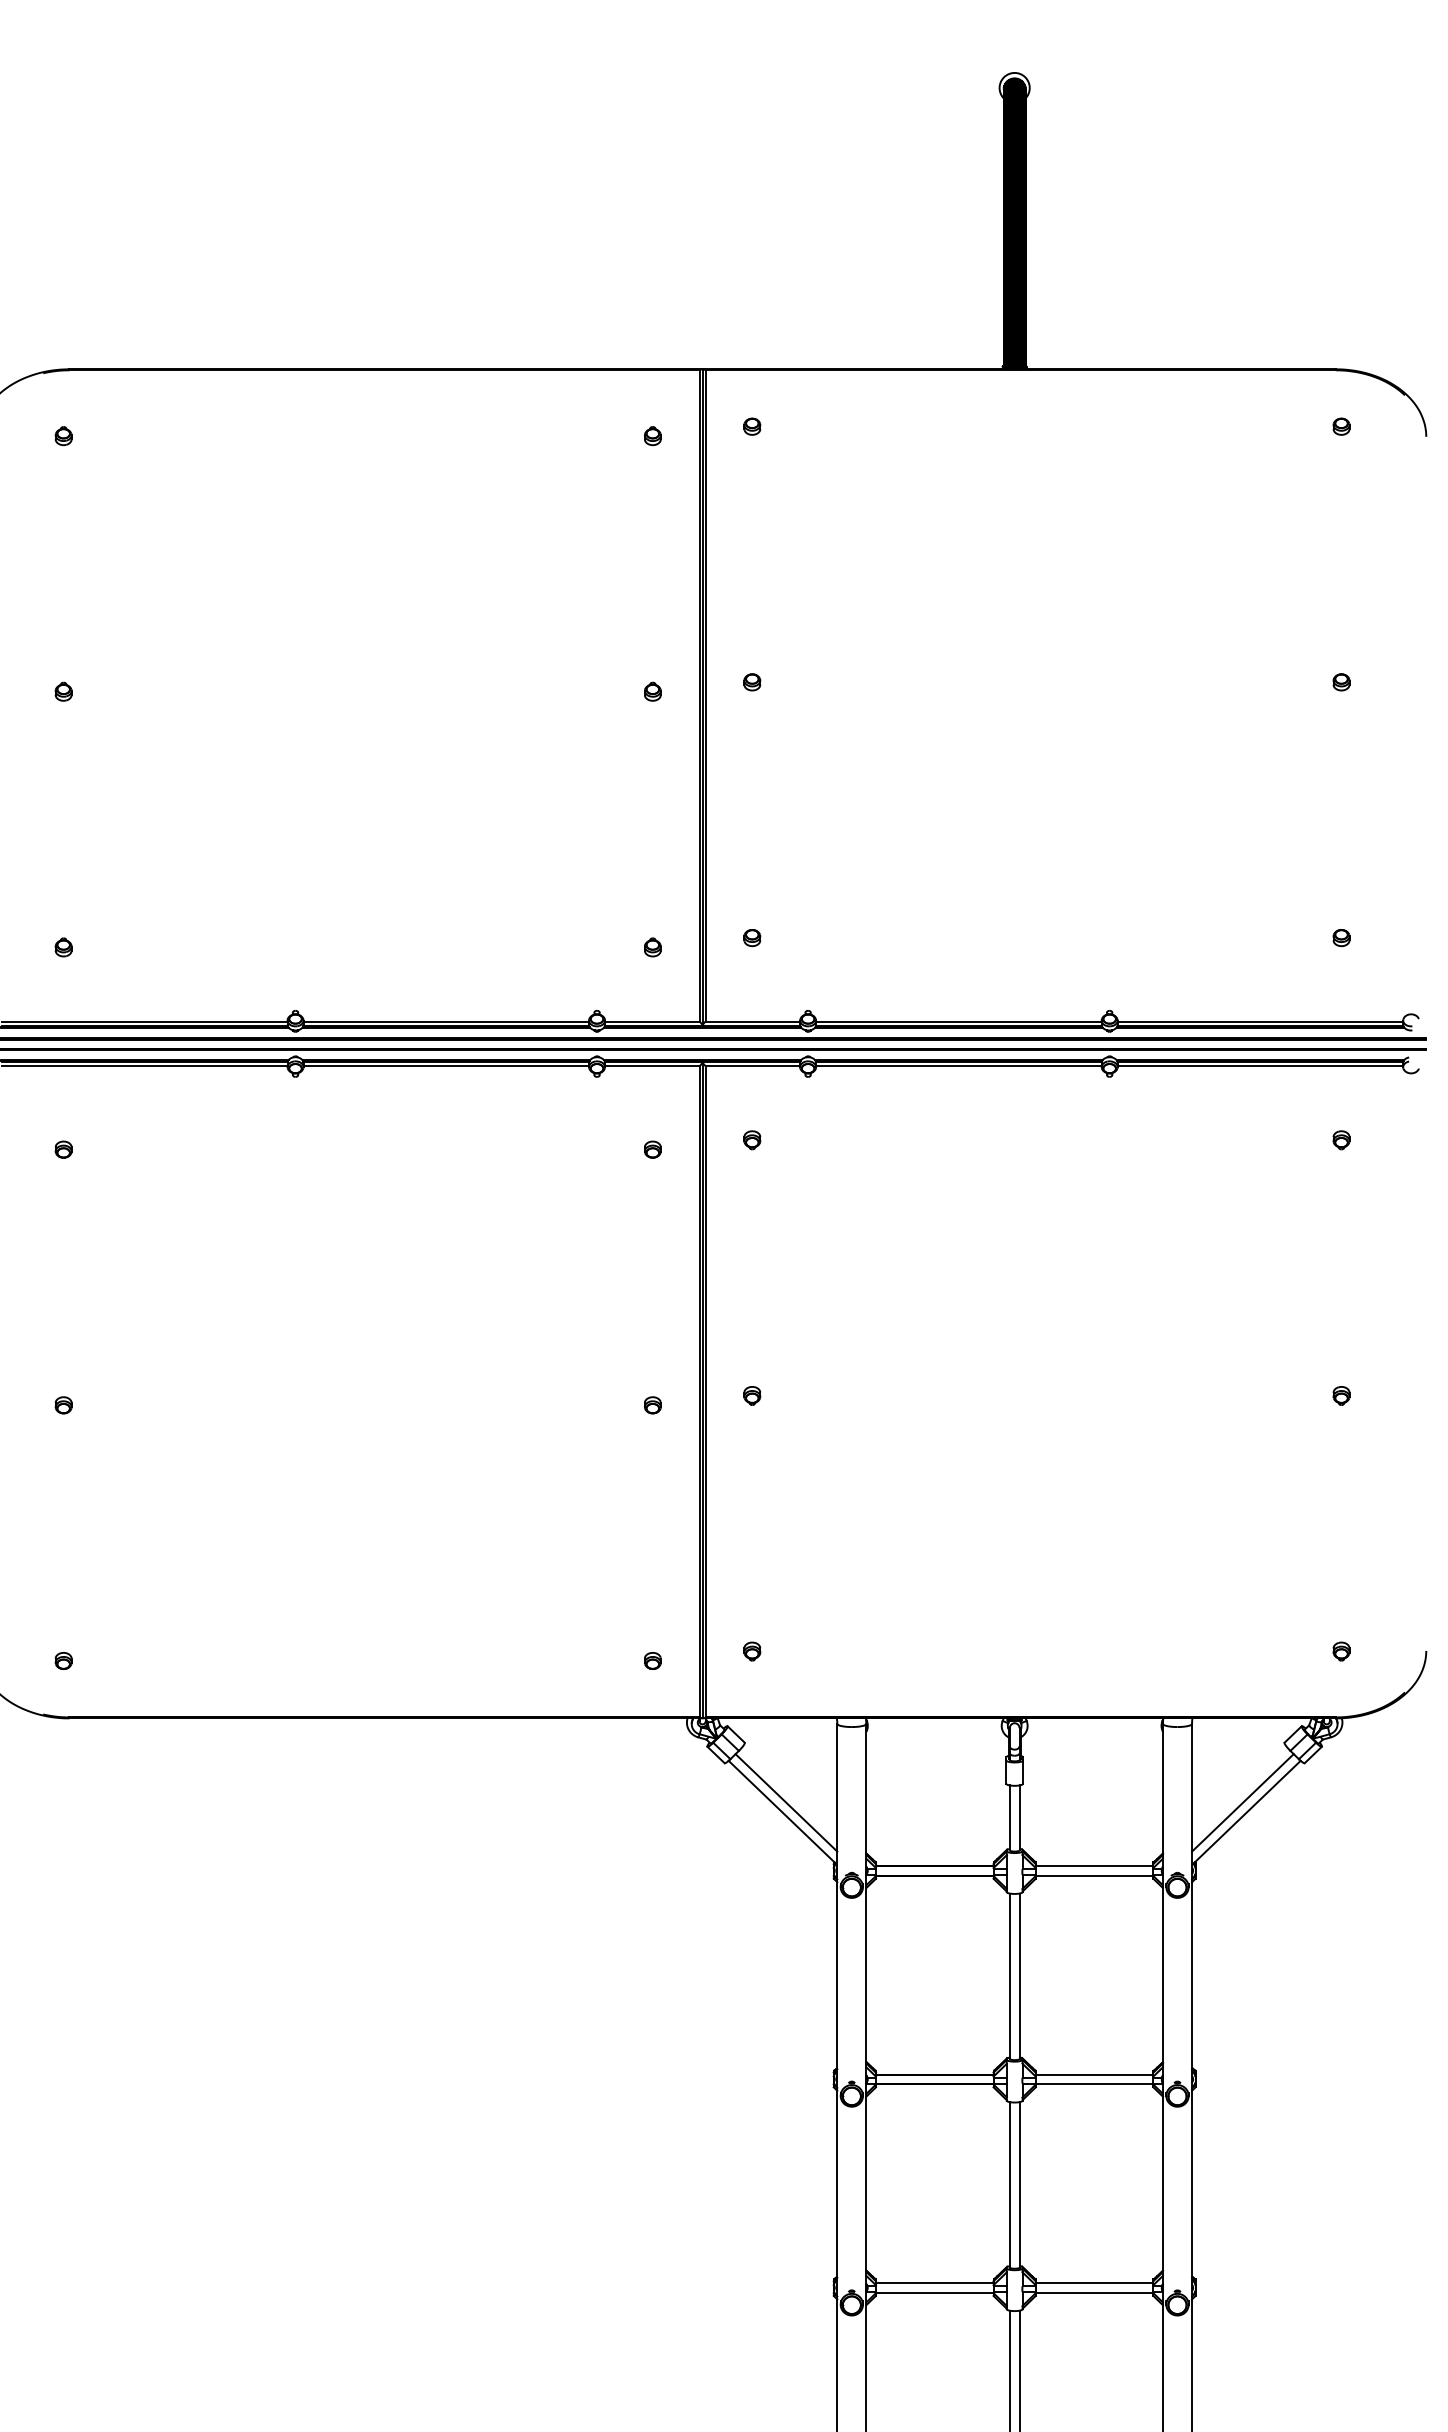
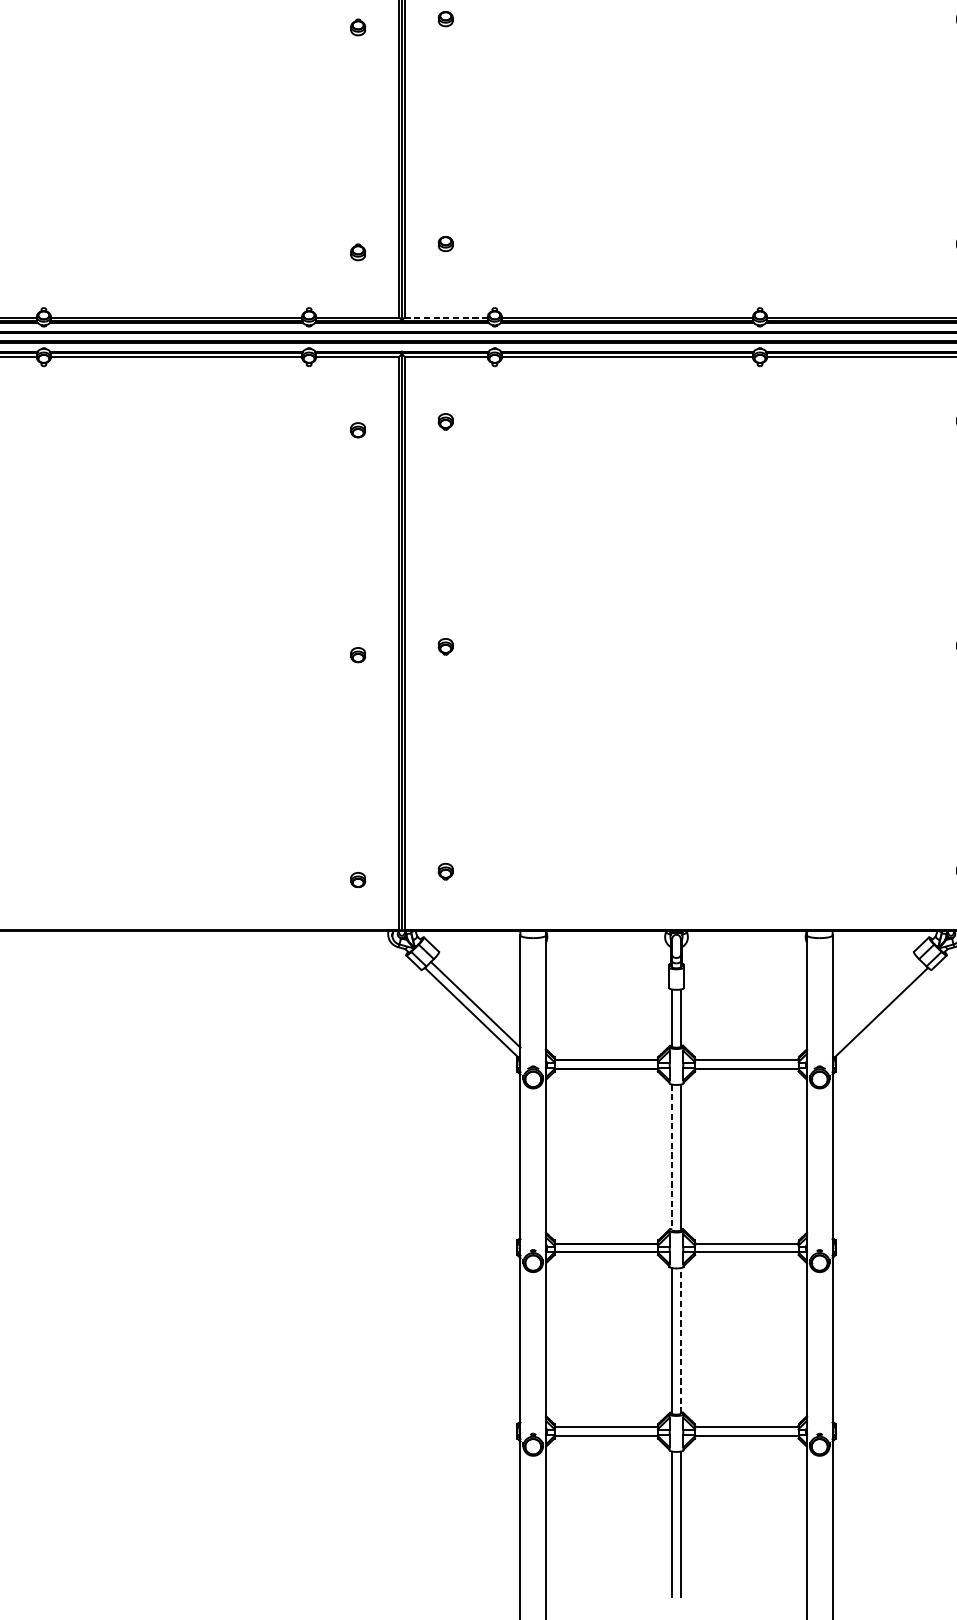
line: (753, 1021) -> (446, 317), solid -> dashed
line: (1242, 1802) -> (876, 1004), removed
line: (1009, 1976) -> (671, 1157), solid -> dashed
line: (1019, 2184) -> (680, 1340), solid -> dashed

